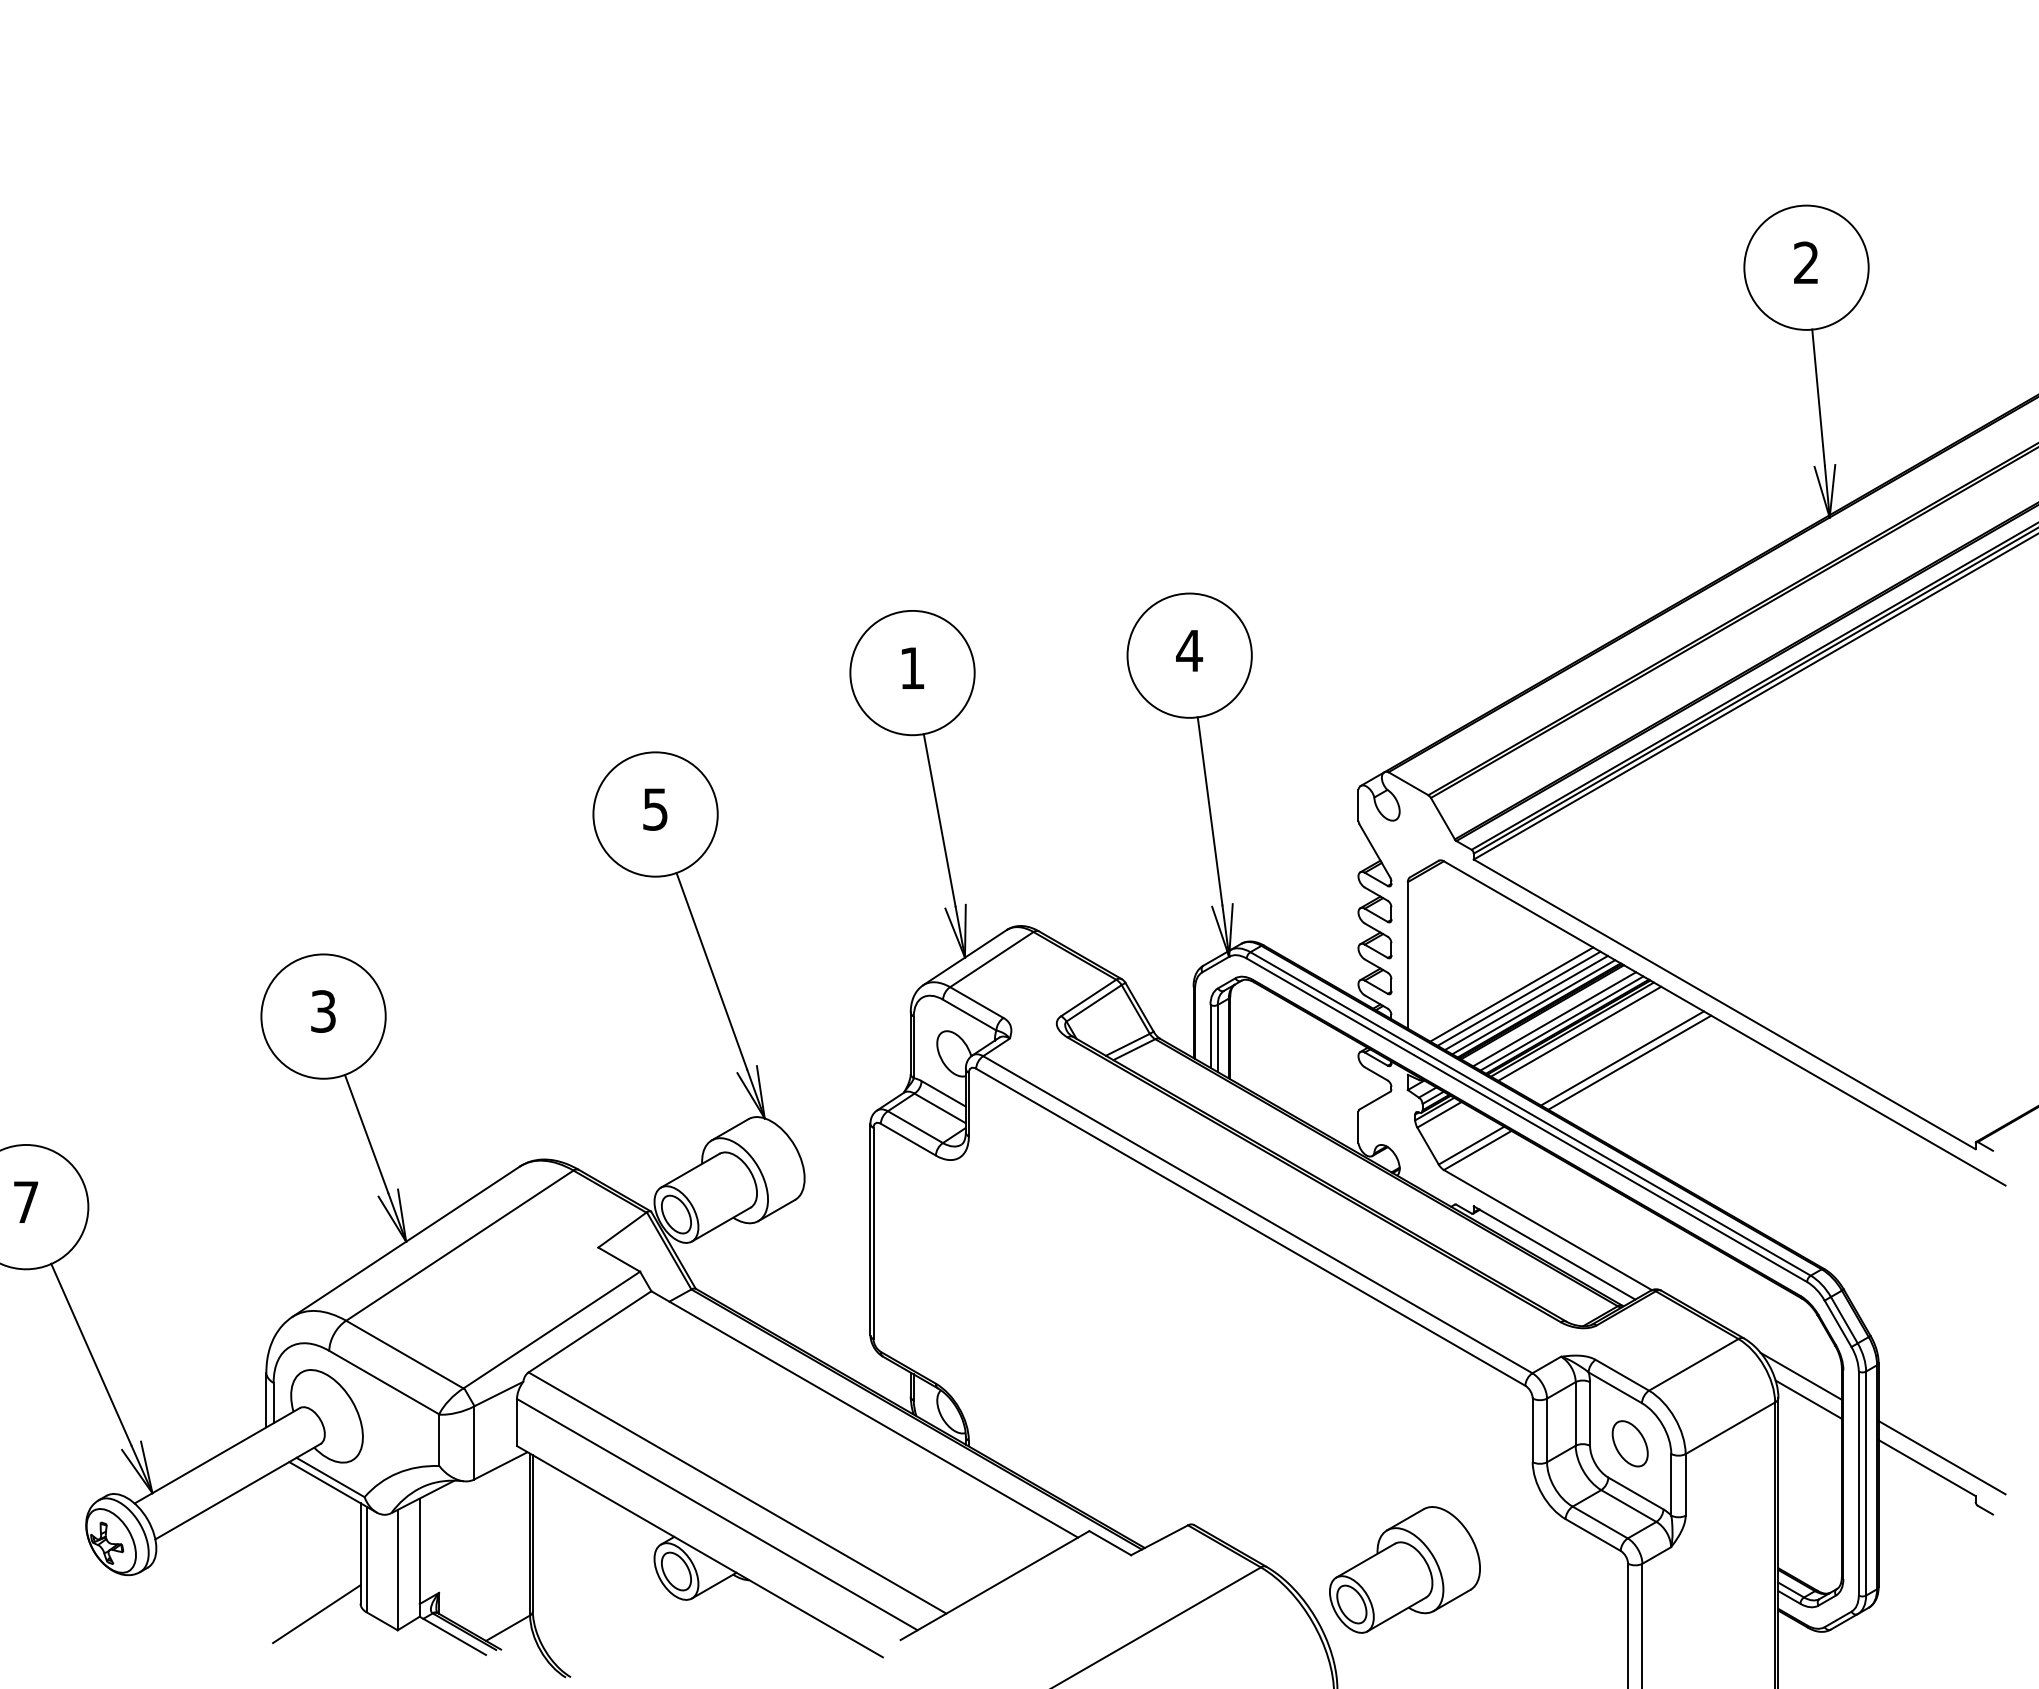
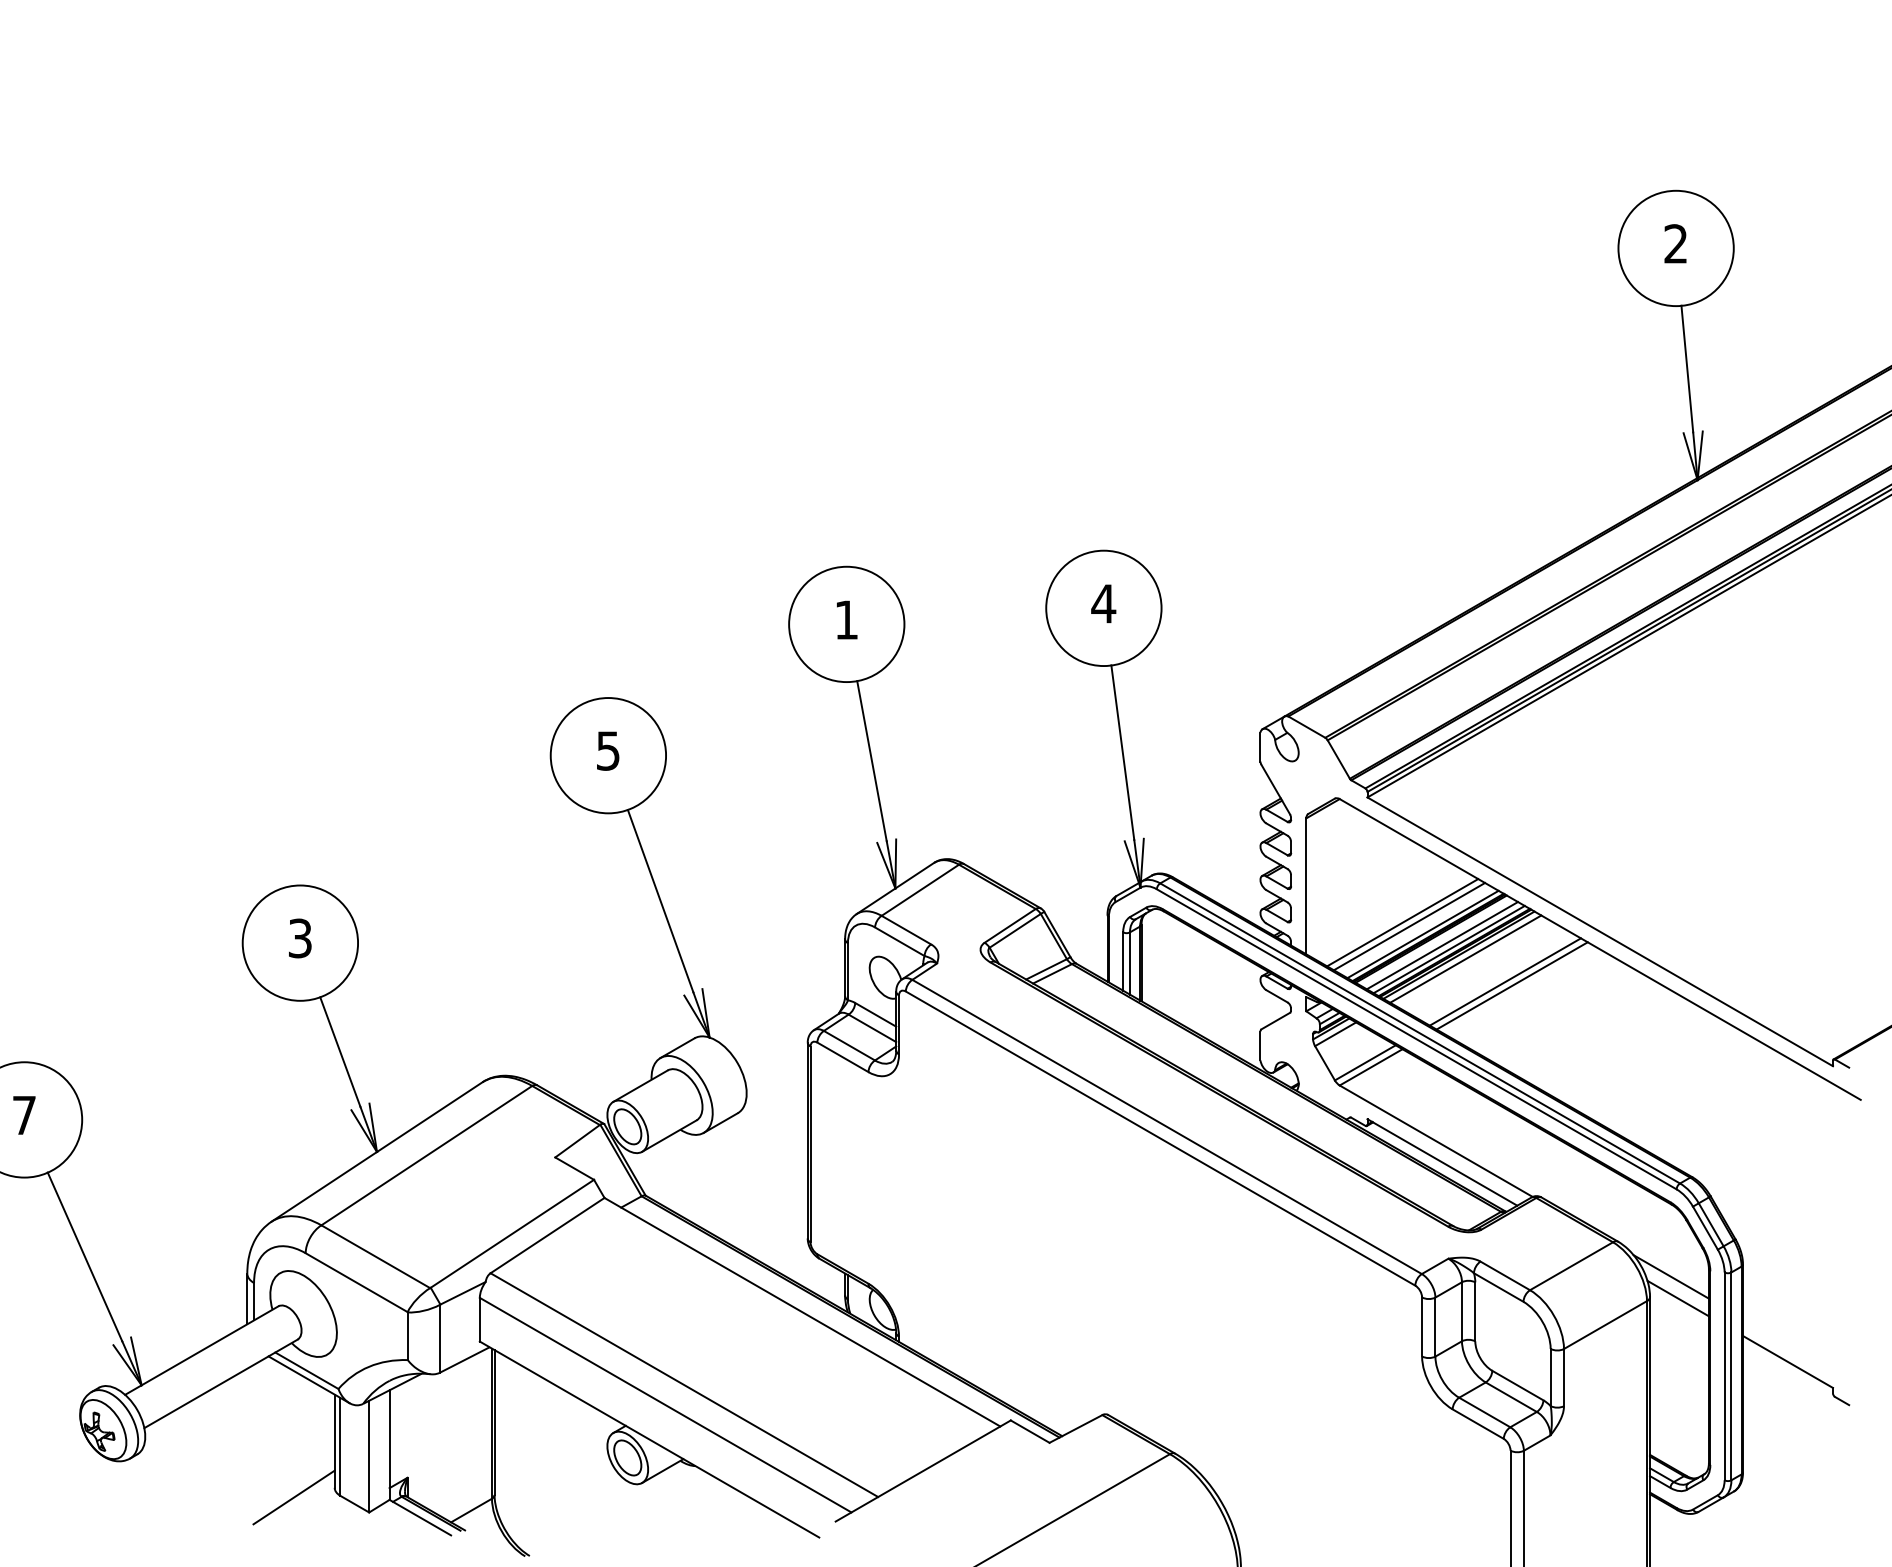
line: (1525, 1002) -> (1415, 930), removed
part: (1629, 1443) -> (1511, 1339), removed
line: (1941, 1457) -> (1801, 1352), removed
part: (1404, 1569) -> (1303, 1456), removed

